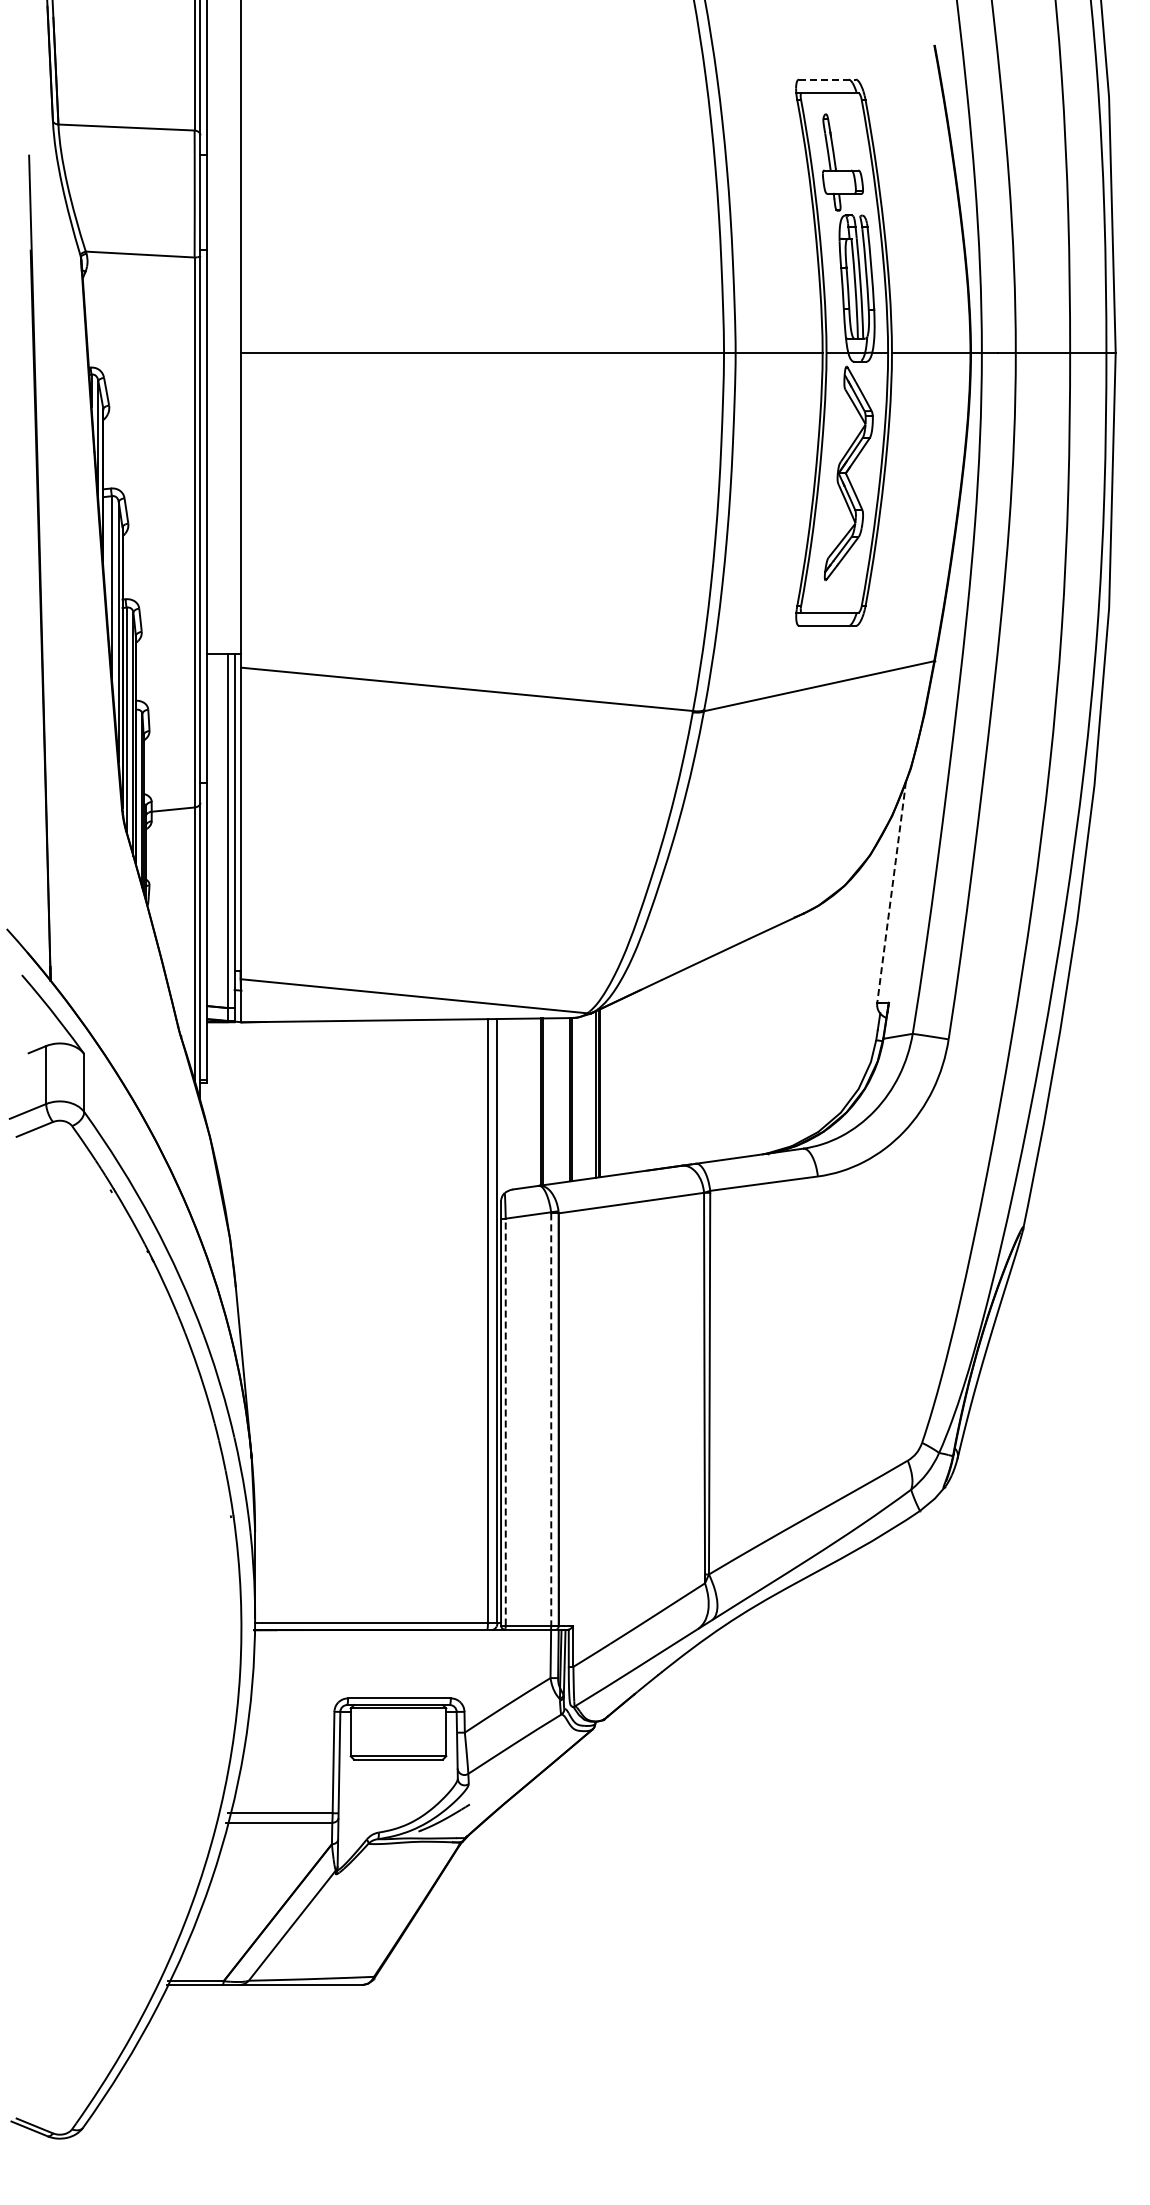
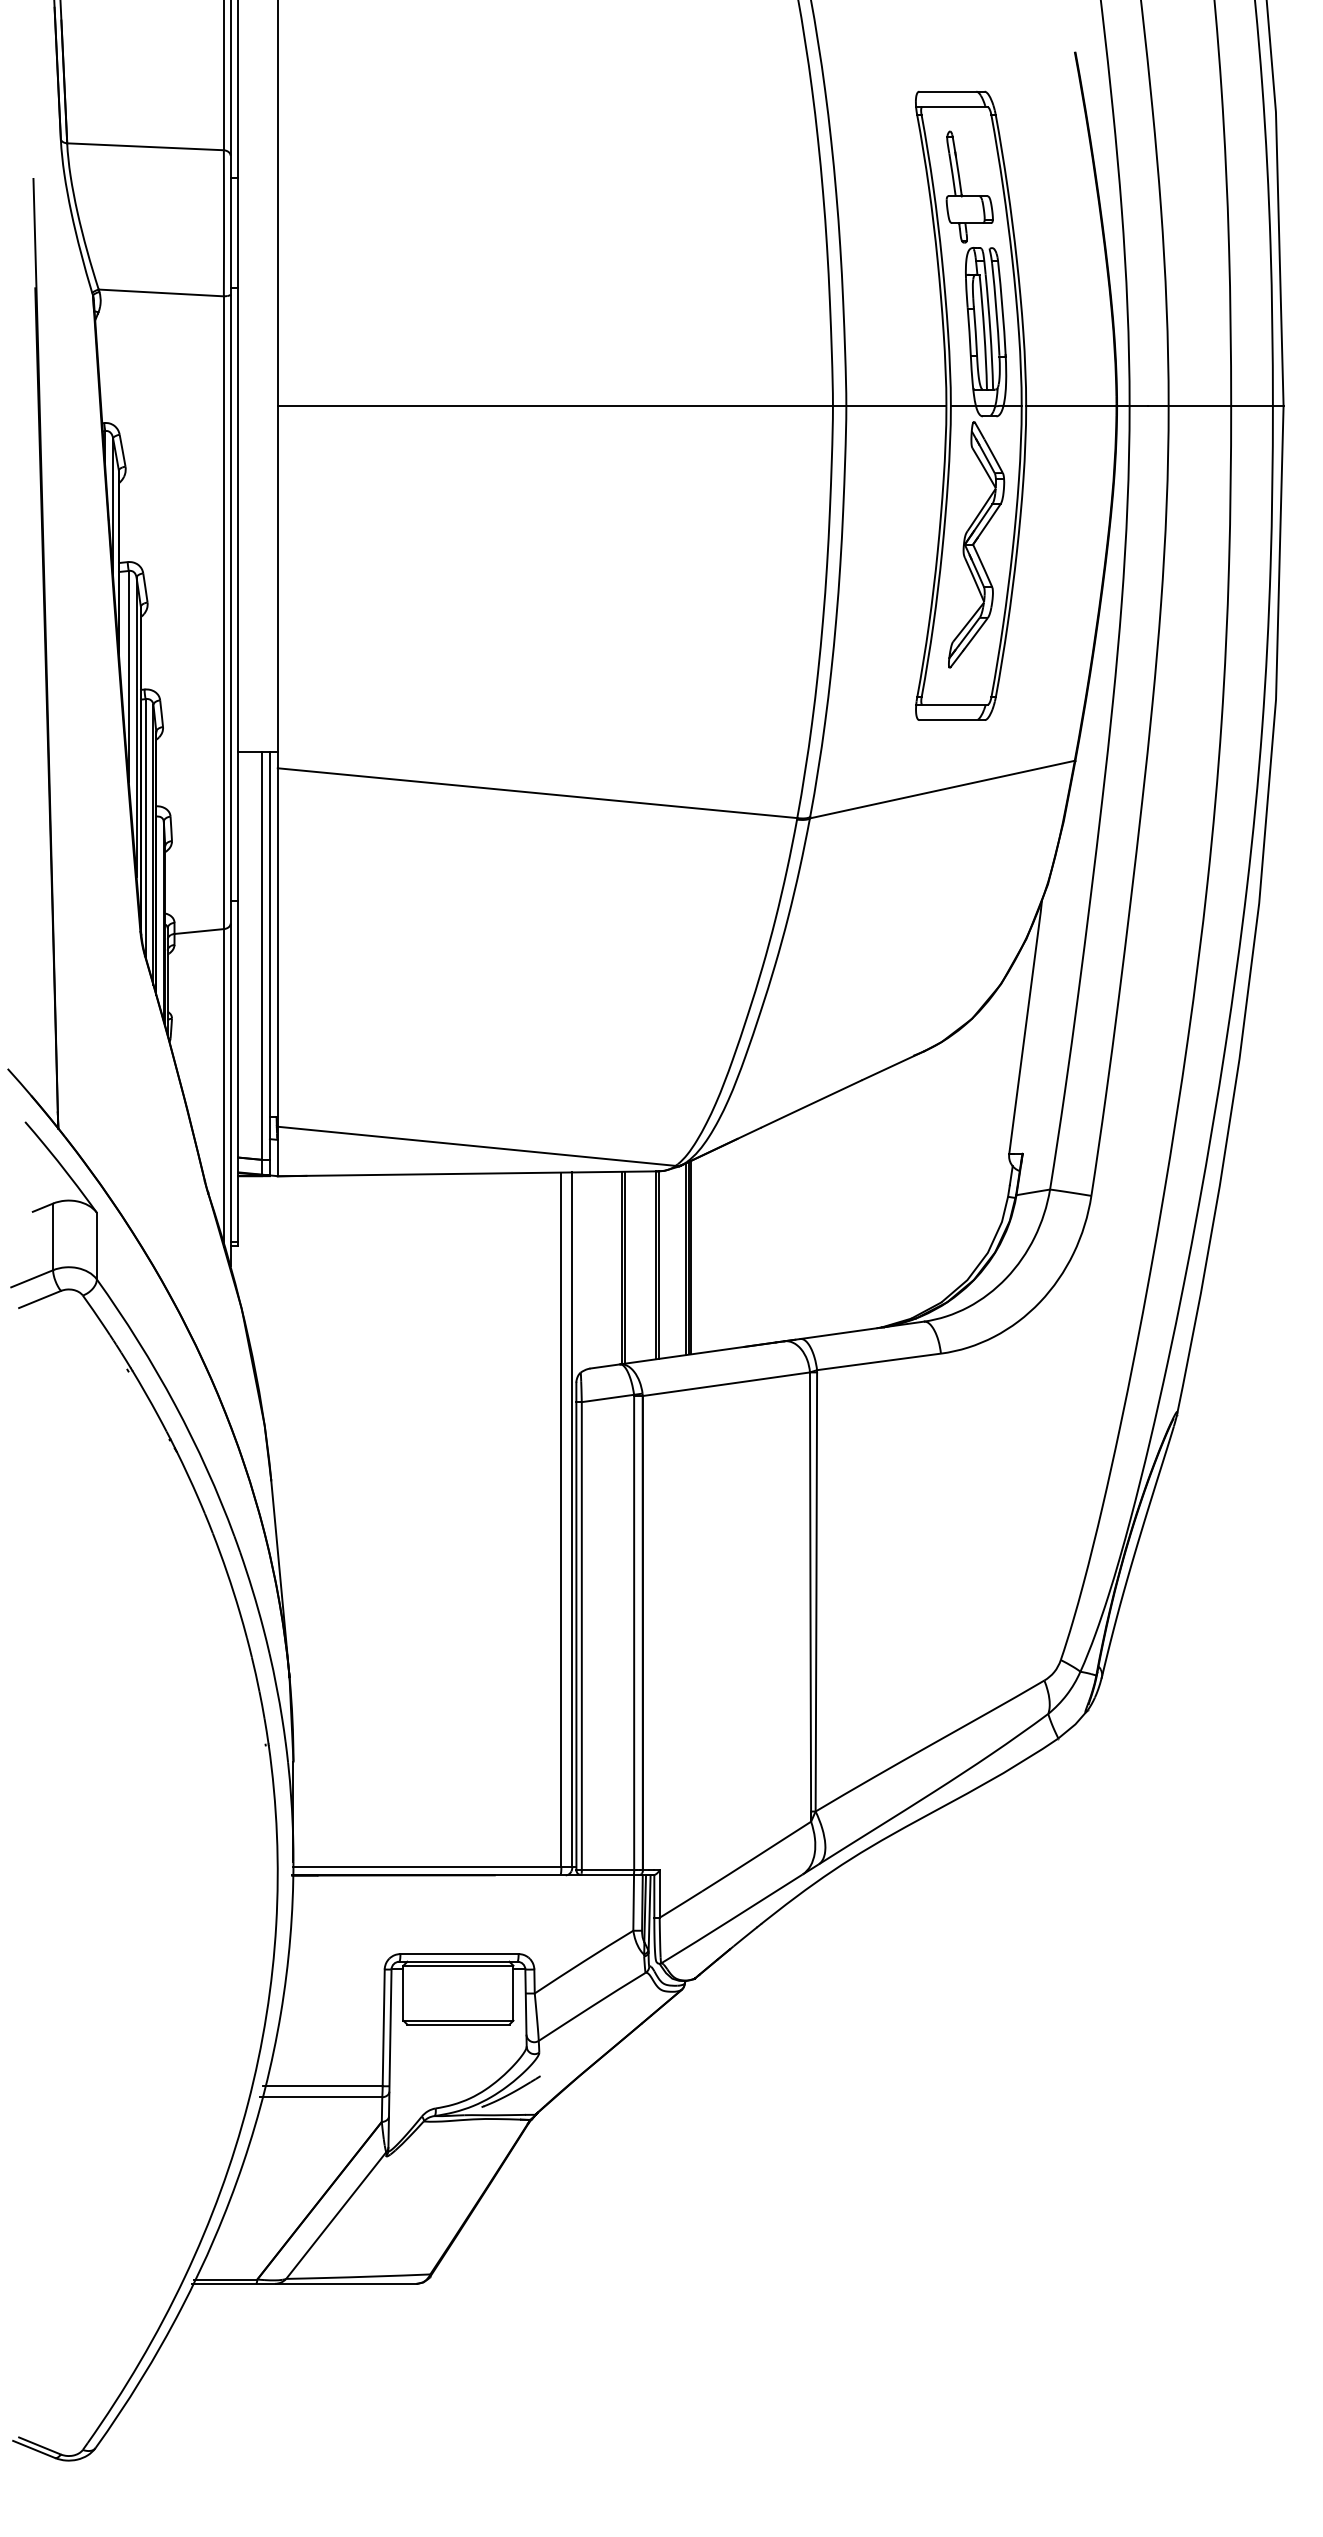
line: (828, 79) -> (953, 91), dashed -> solid
line: (891, 891) -> (1025, 1025), dashed -> solid
line: (551, 1419) -> (634, 1633), dashed -> solid
line: (505, 1421) -> (581, 1635), dashed -> solid

